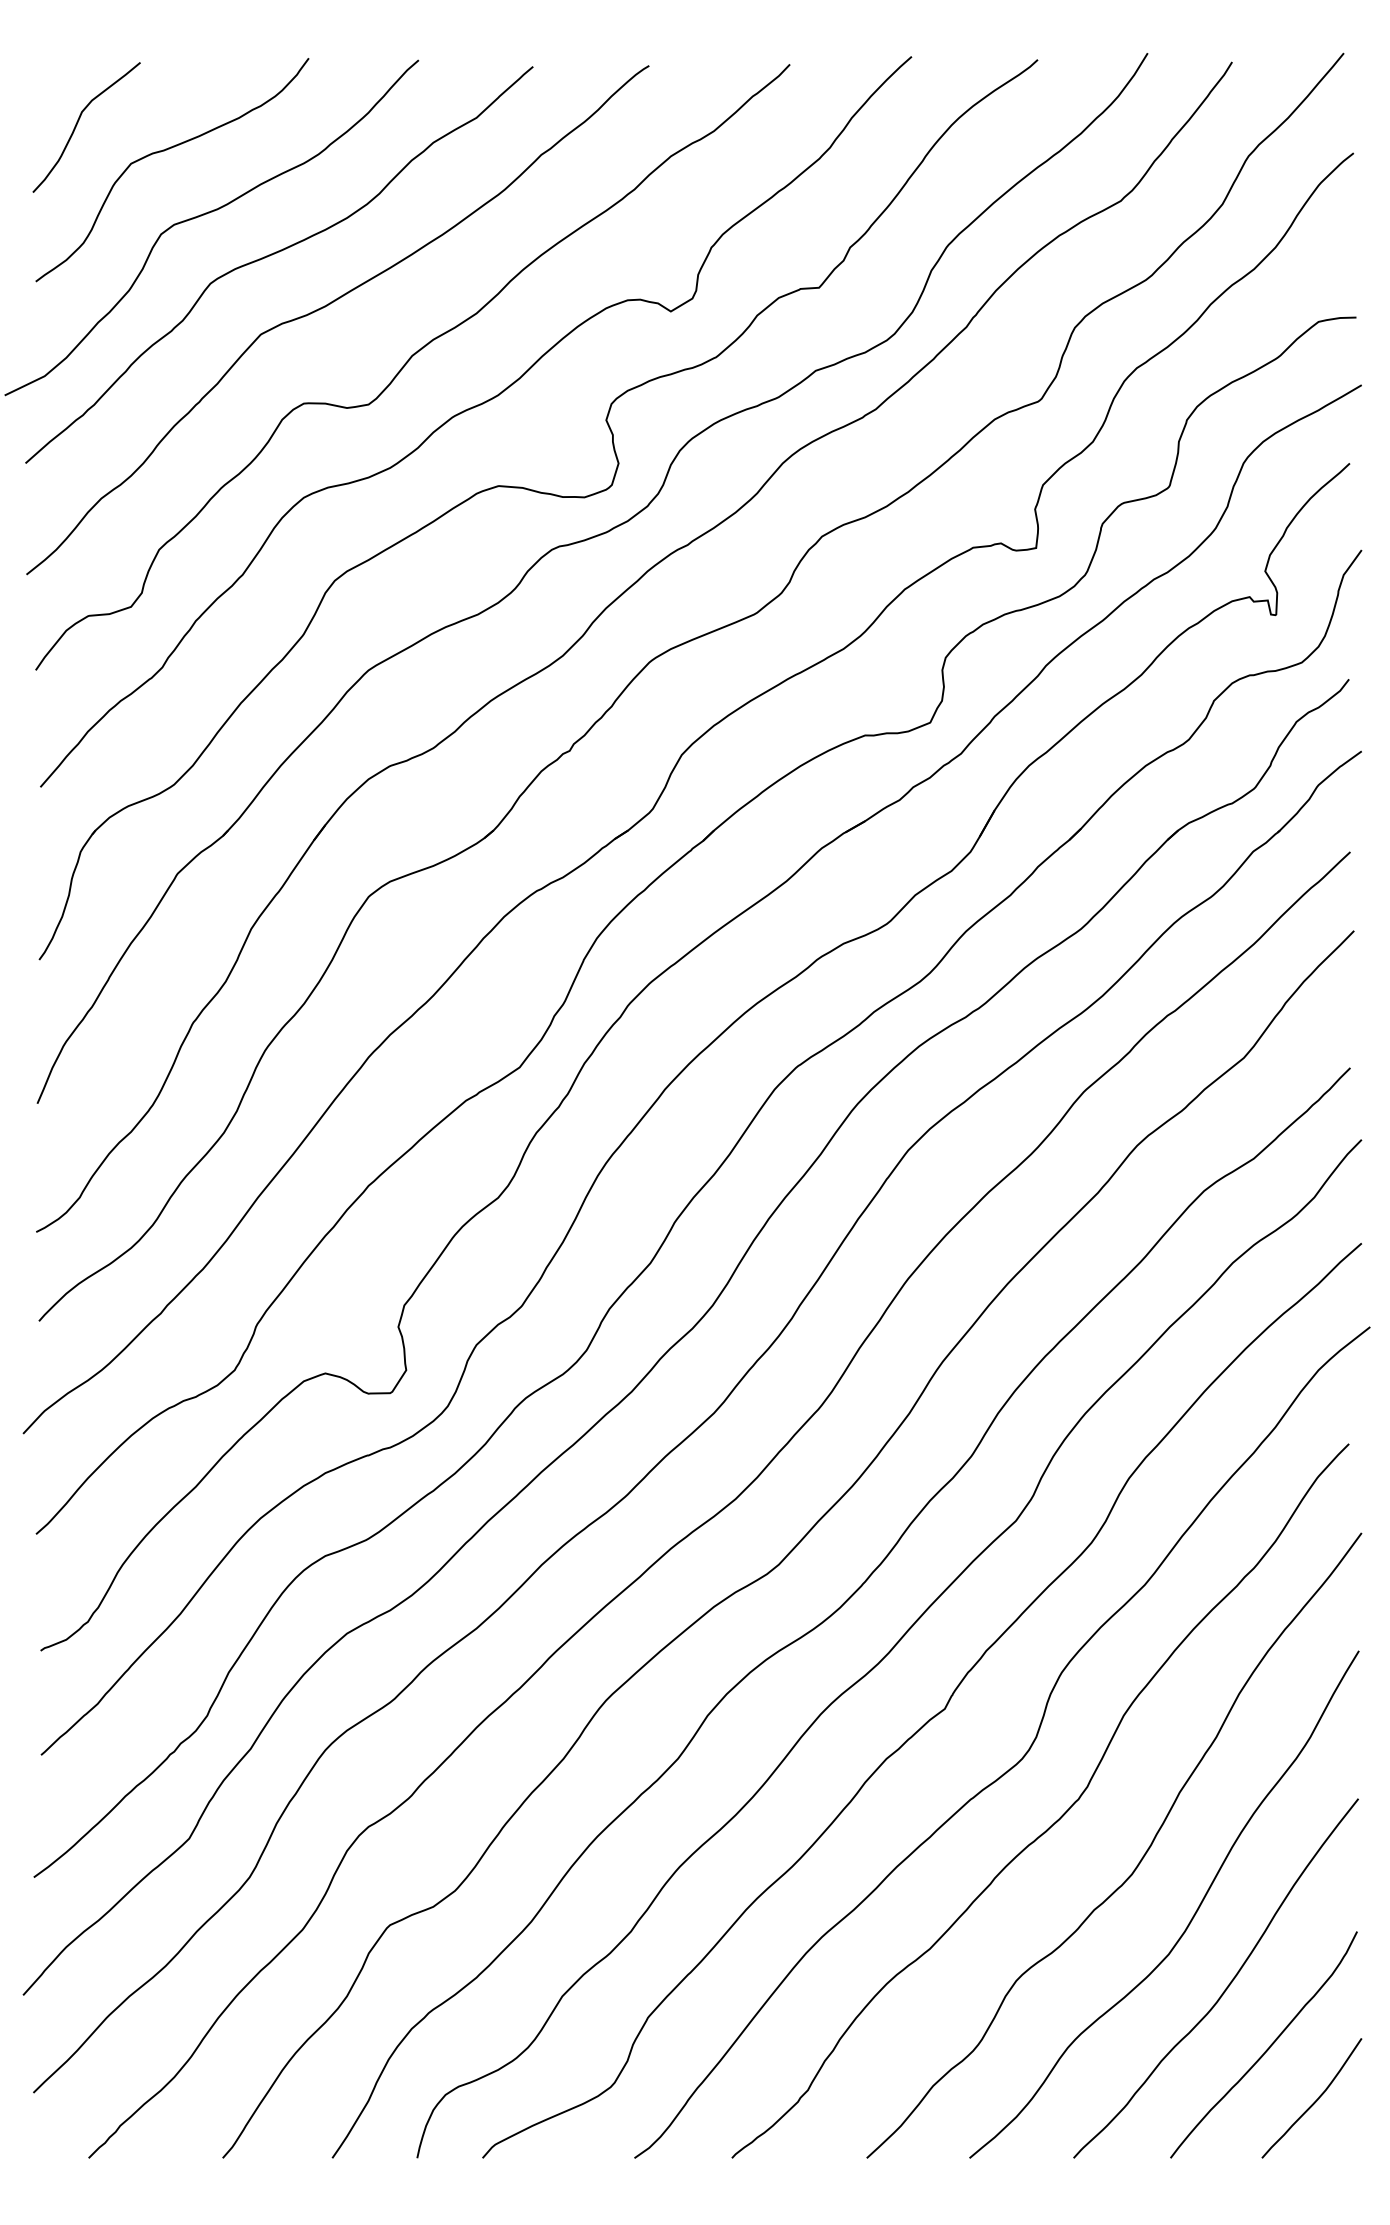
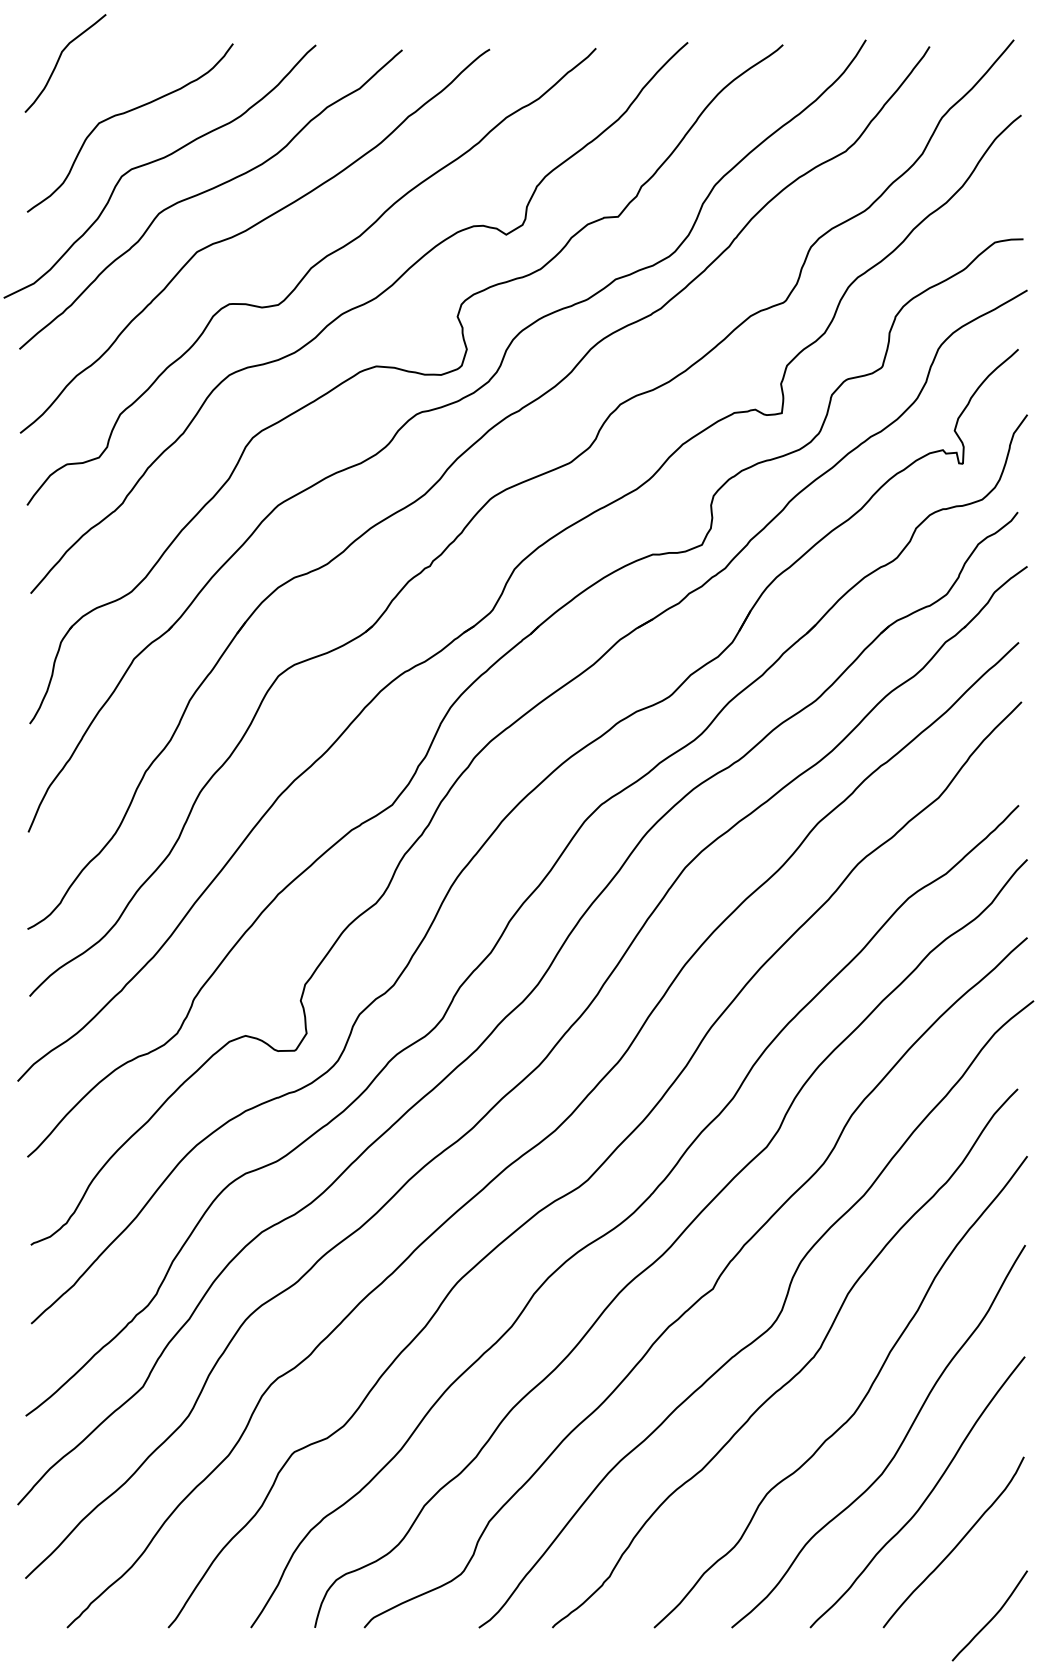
curve: (77, 125) -> (58, 61), moved
curve: (1314, 2101) -> (991, 1618), moved

